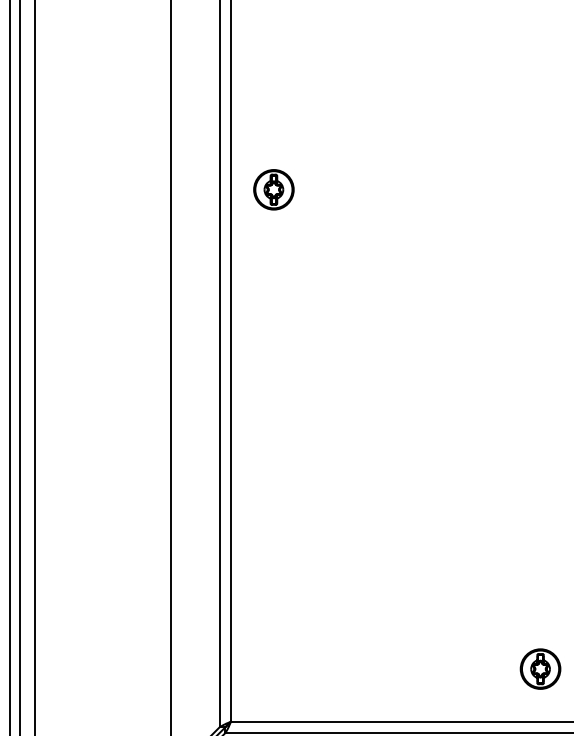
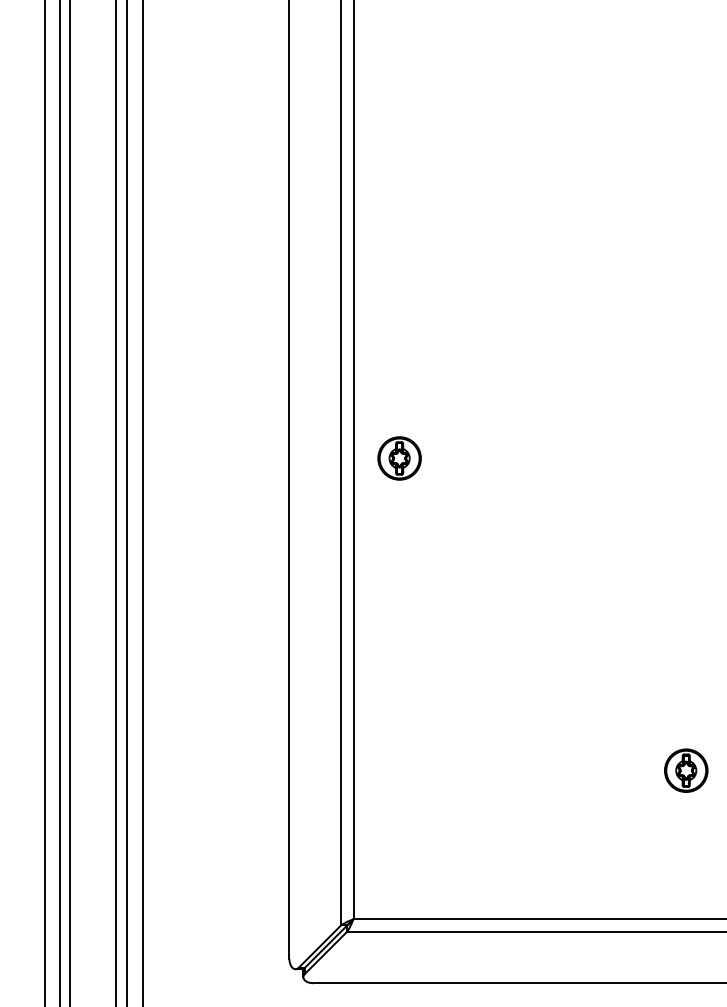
part: (273, 189) -> (399, 458), moved
part: (540, 668) -> (686, 770), moved

